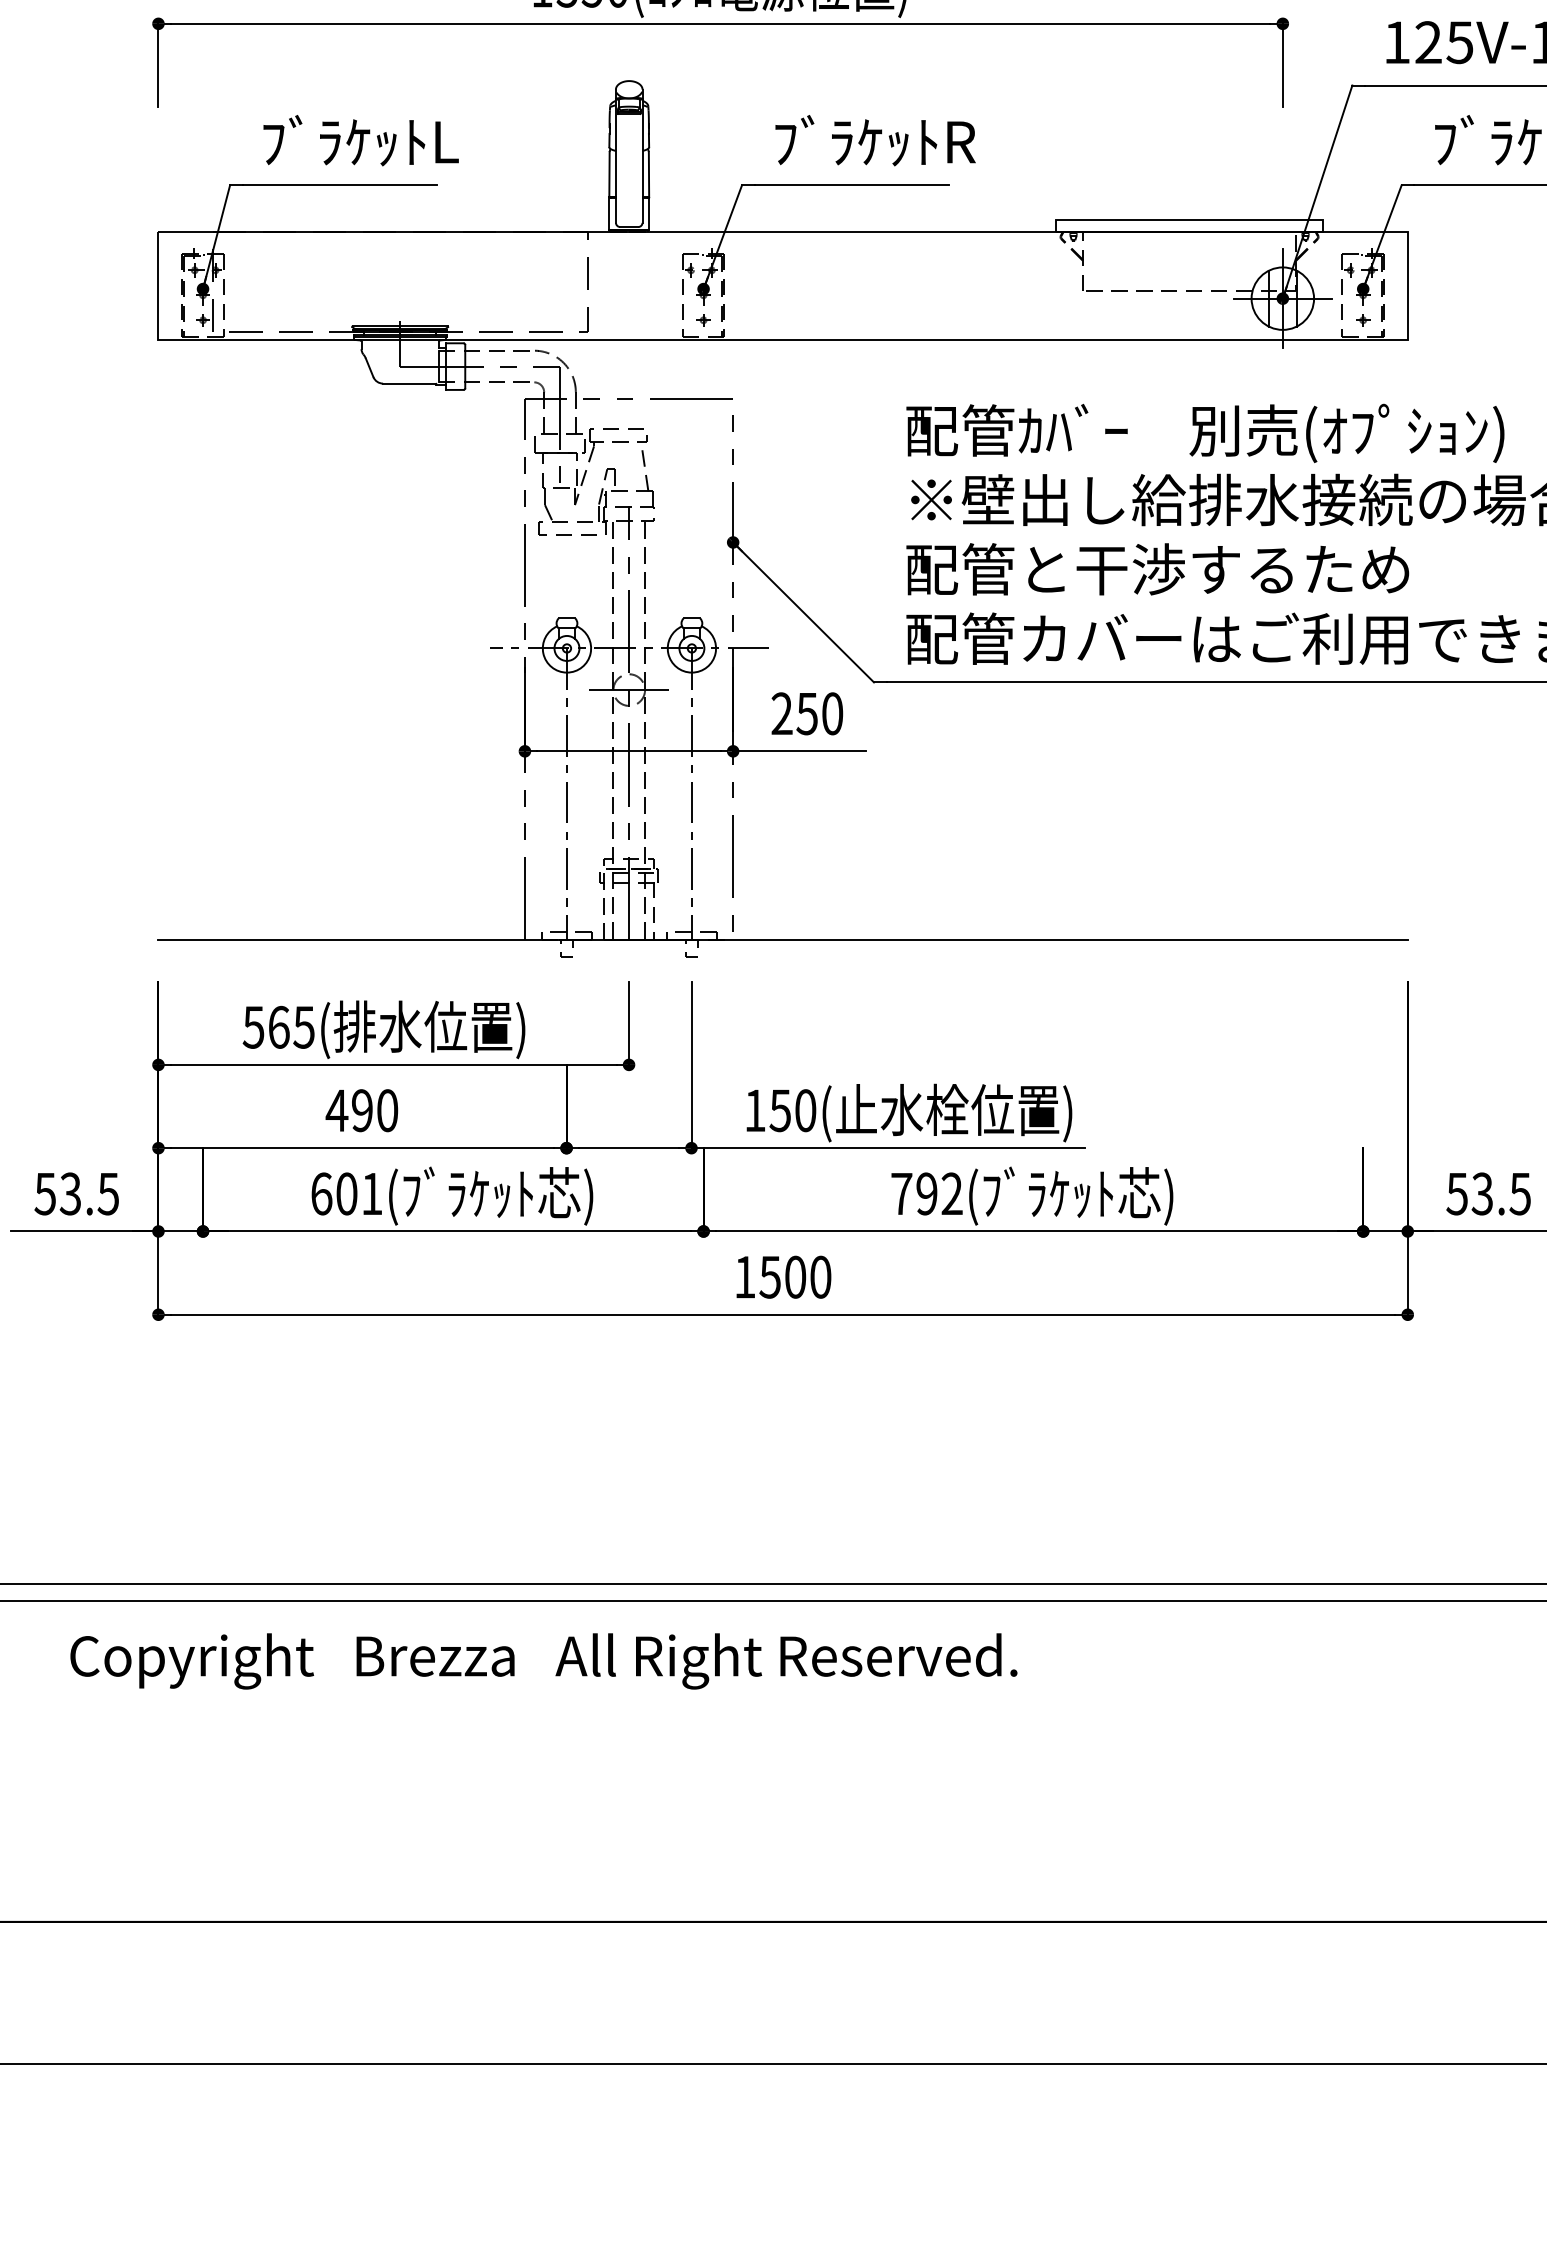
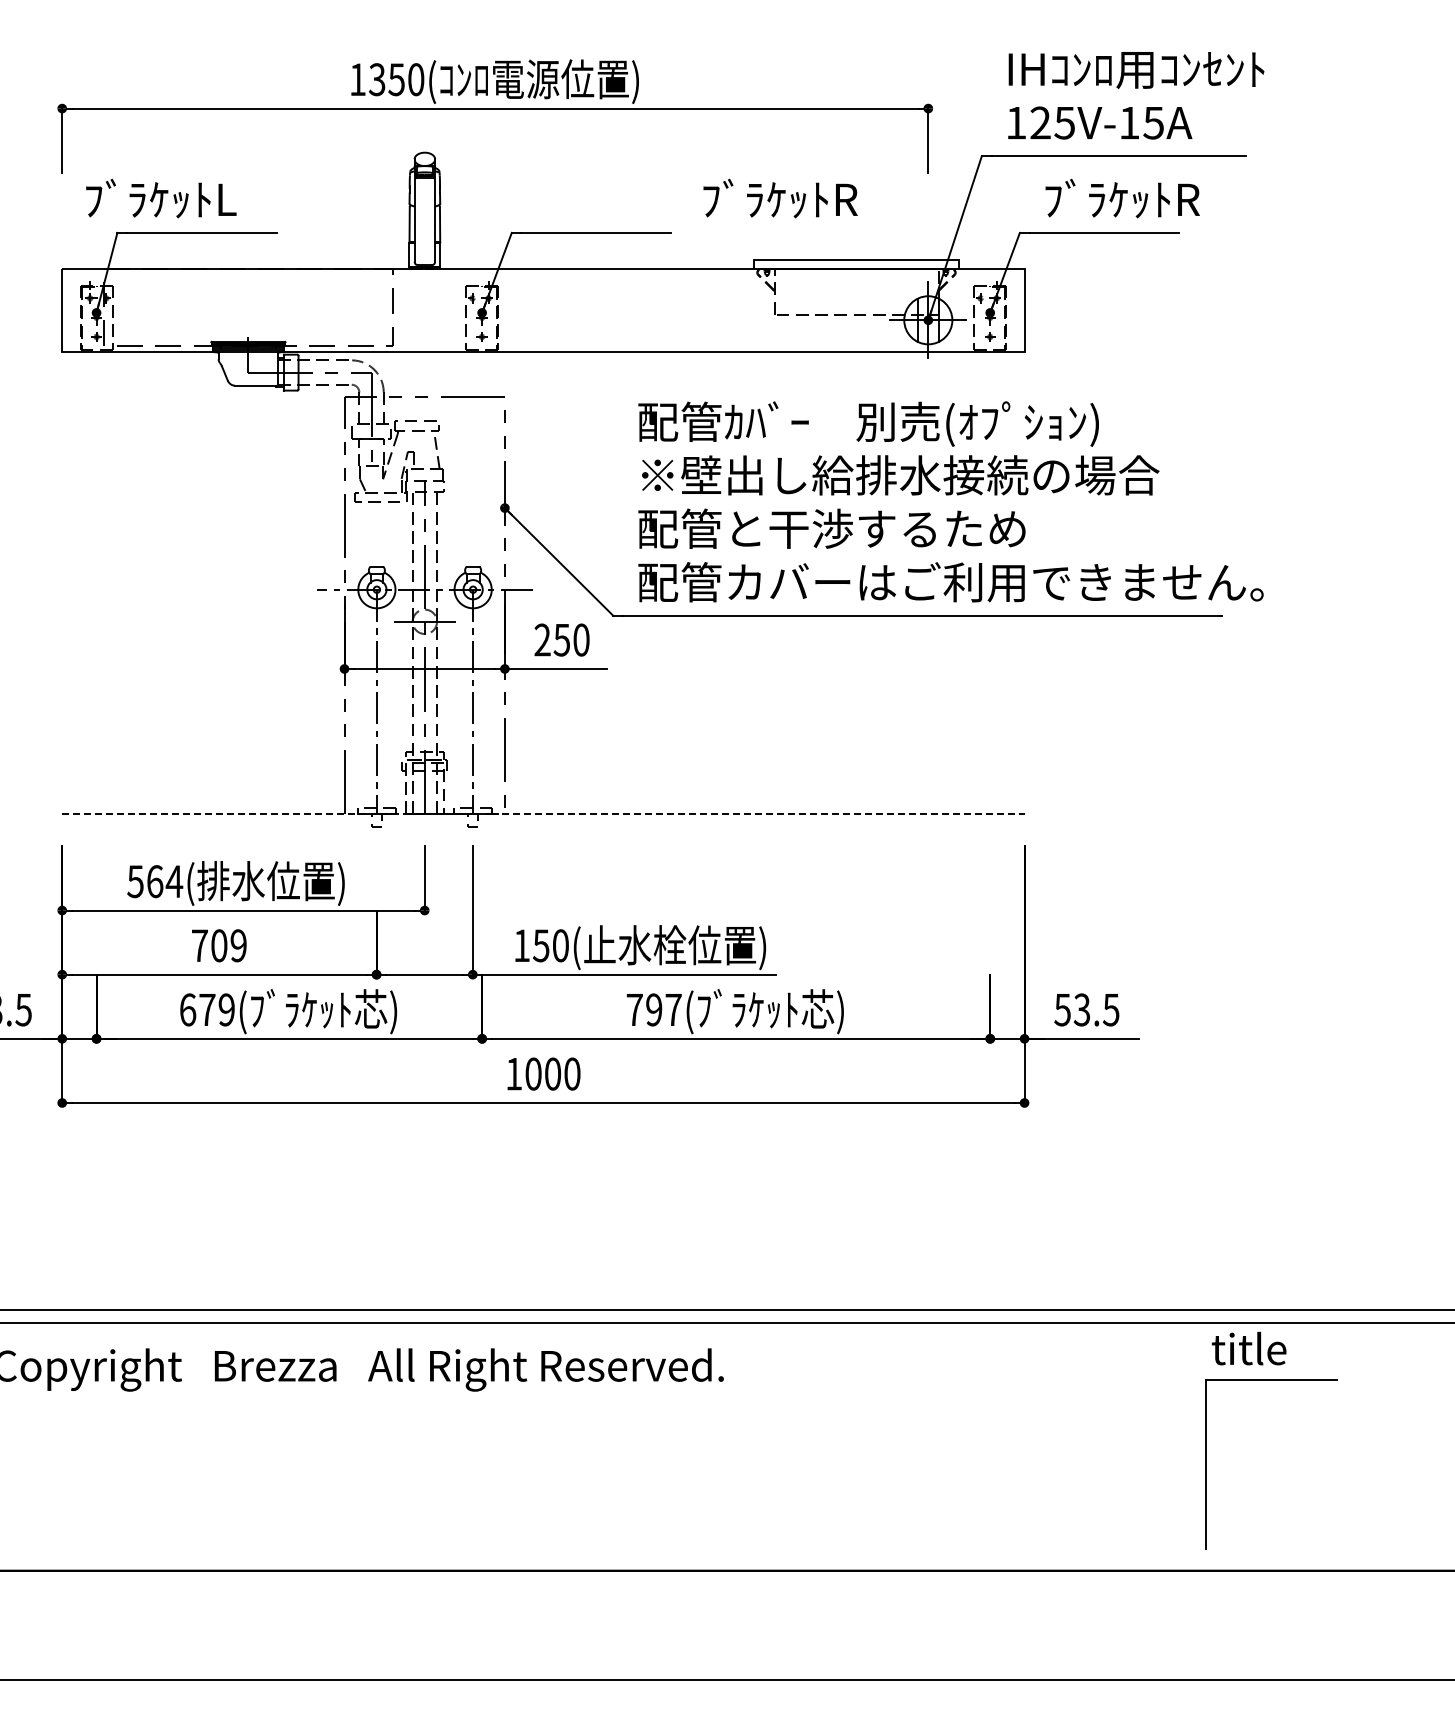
text: (361, 140) -> (161, 198), moved
text: (875, 140) -> (780, 198), moved
line: (783, 940) -> (543, 814), solid -> dashed
text: (304, 1027) -> (174, 881), 565( -> 564(
text: (361, 1110) -> (218, 945), 490 -> 709
text: (358, 1193) -> (216, 1009), 601( -> 679(
text: (952, 1193) -> (673, 1009), 792( -> 797(
text: (770, 1276) -> (533, 1073), 1500 -> 1000

